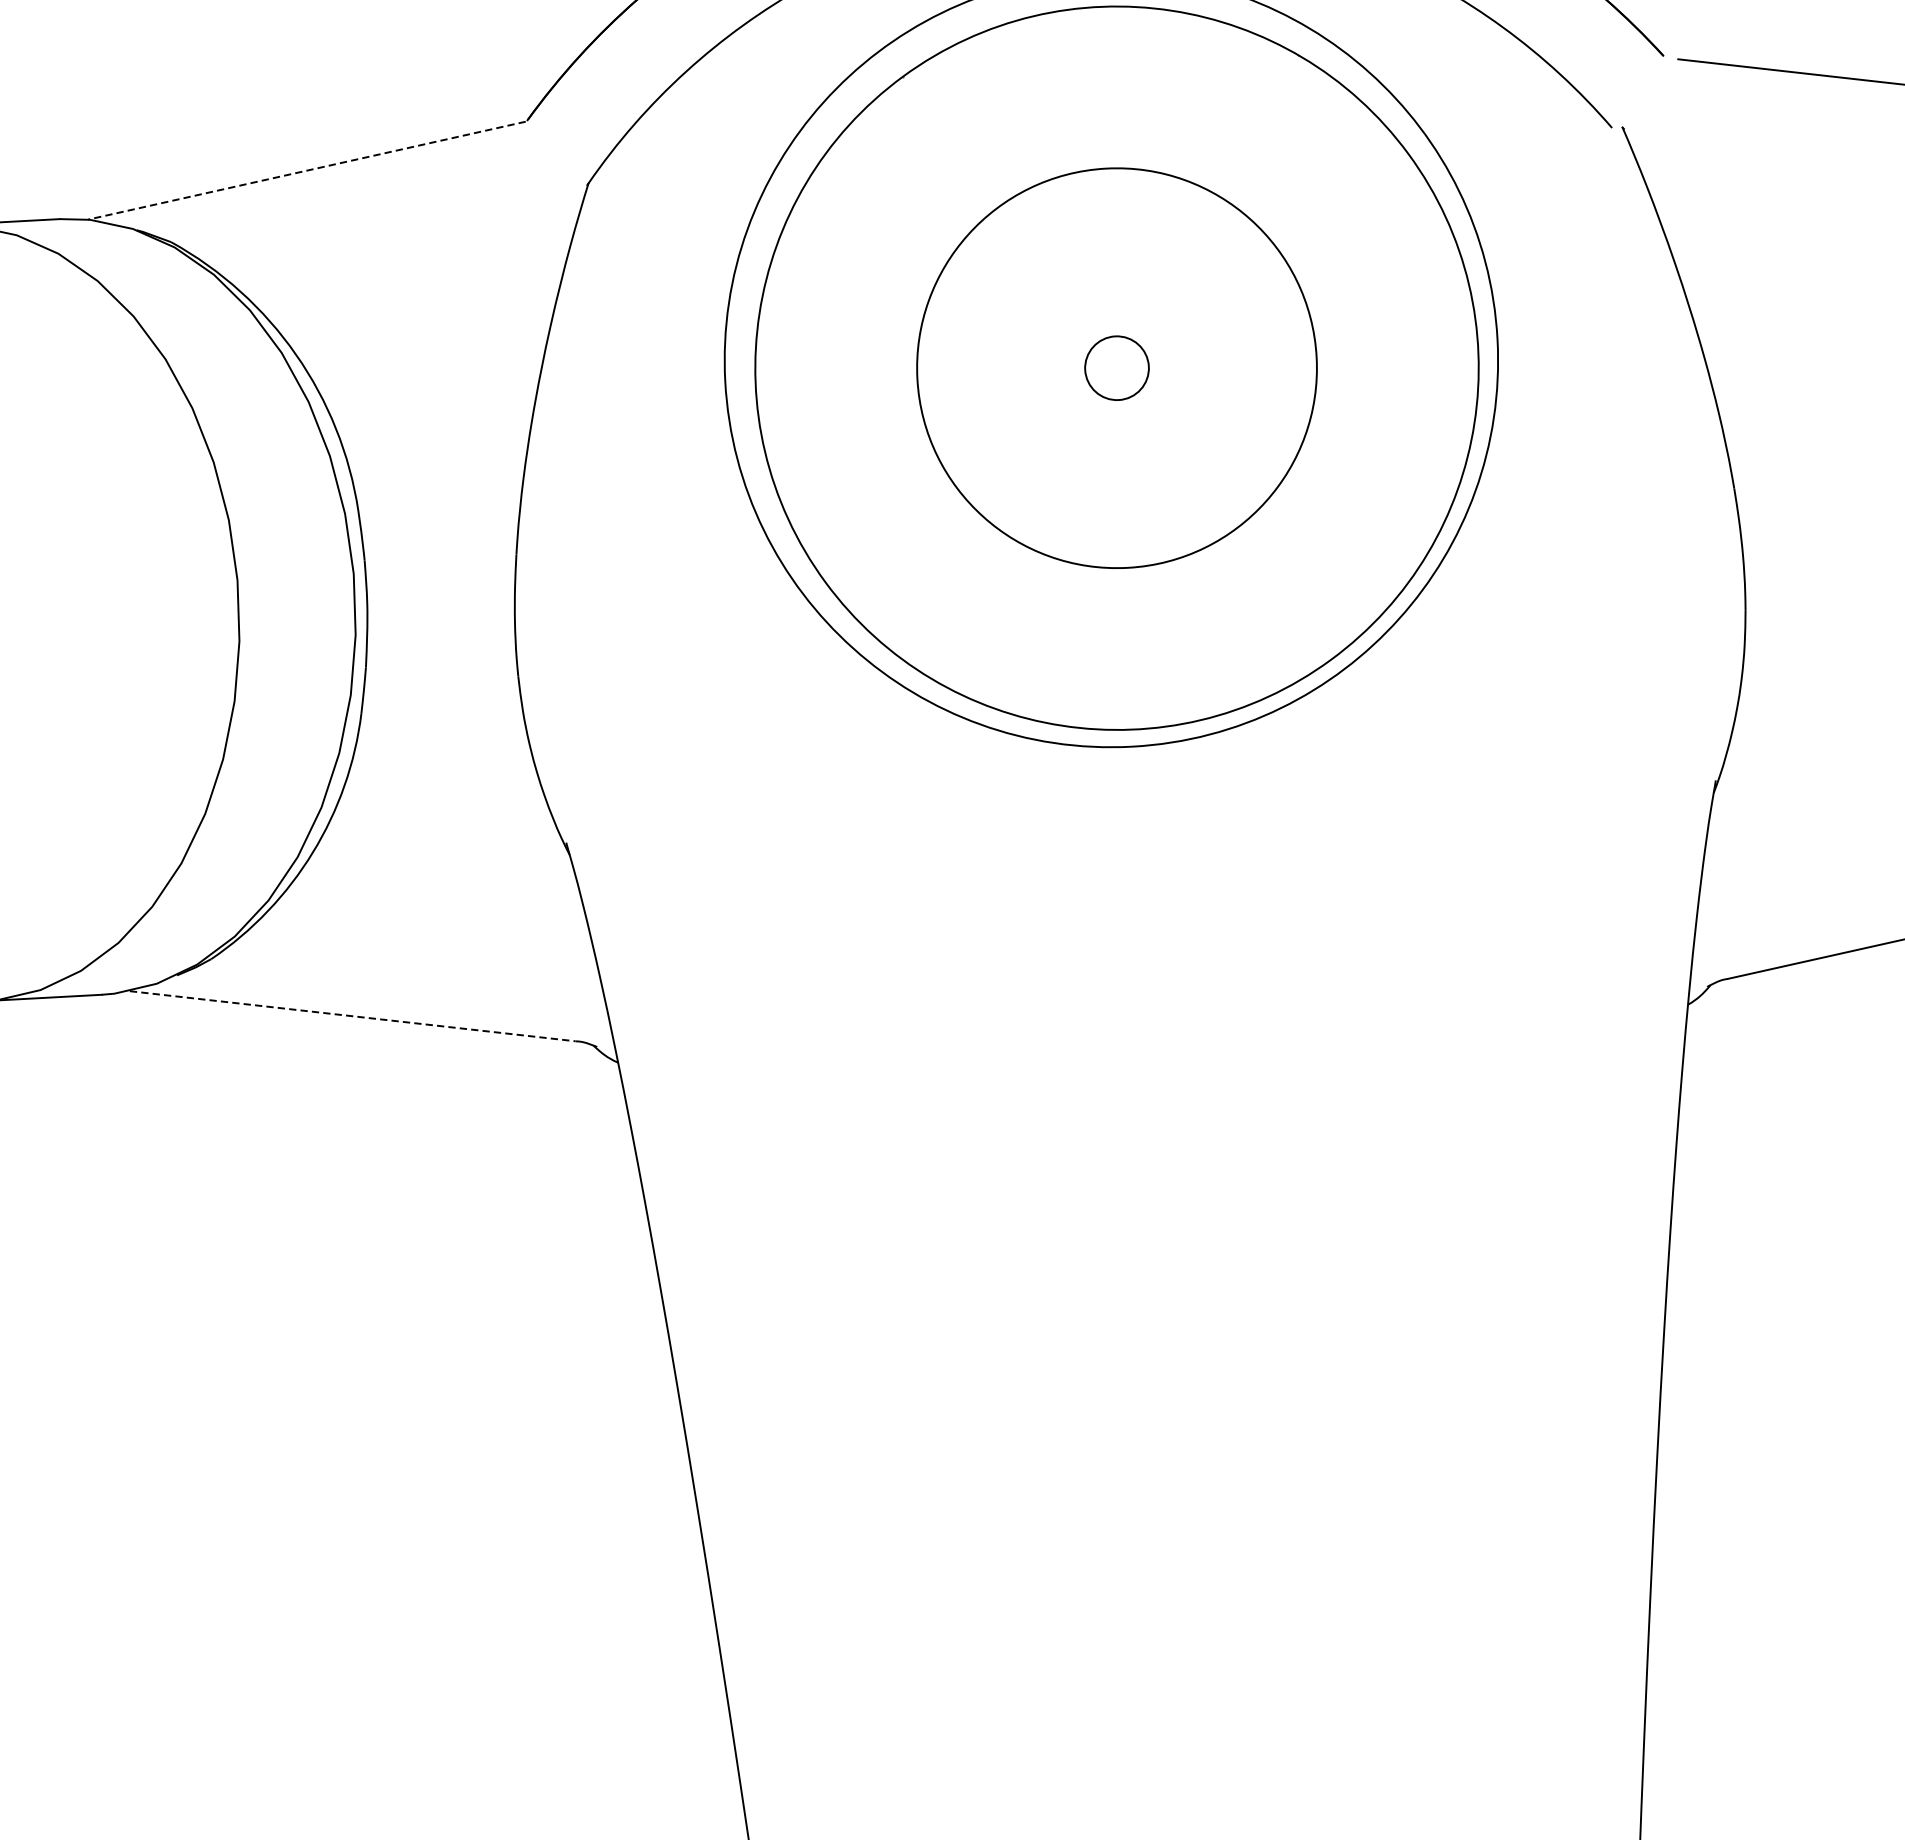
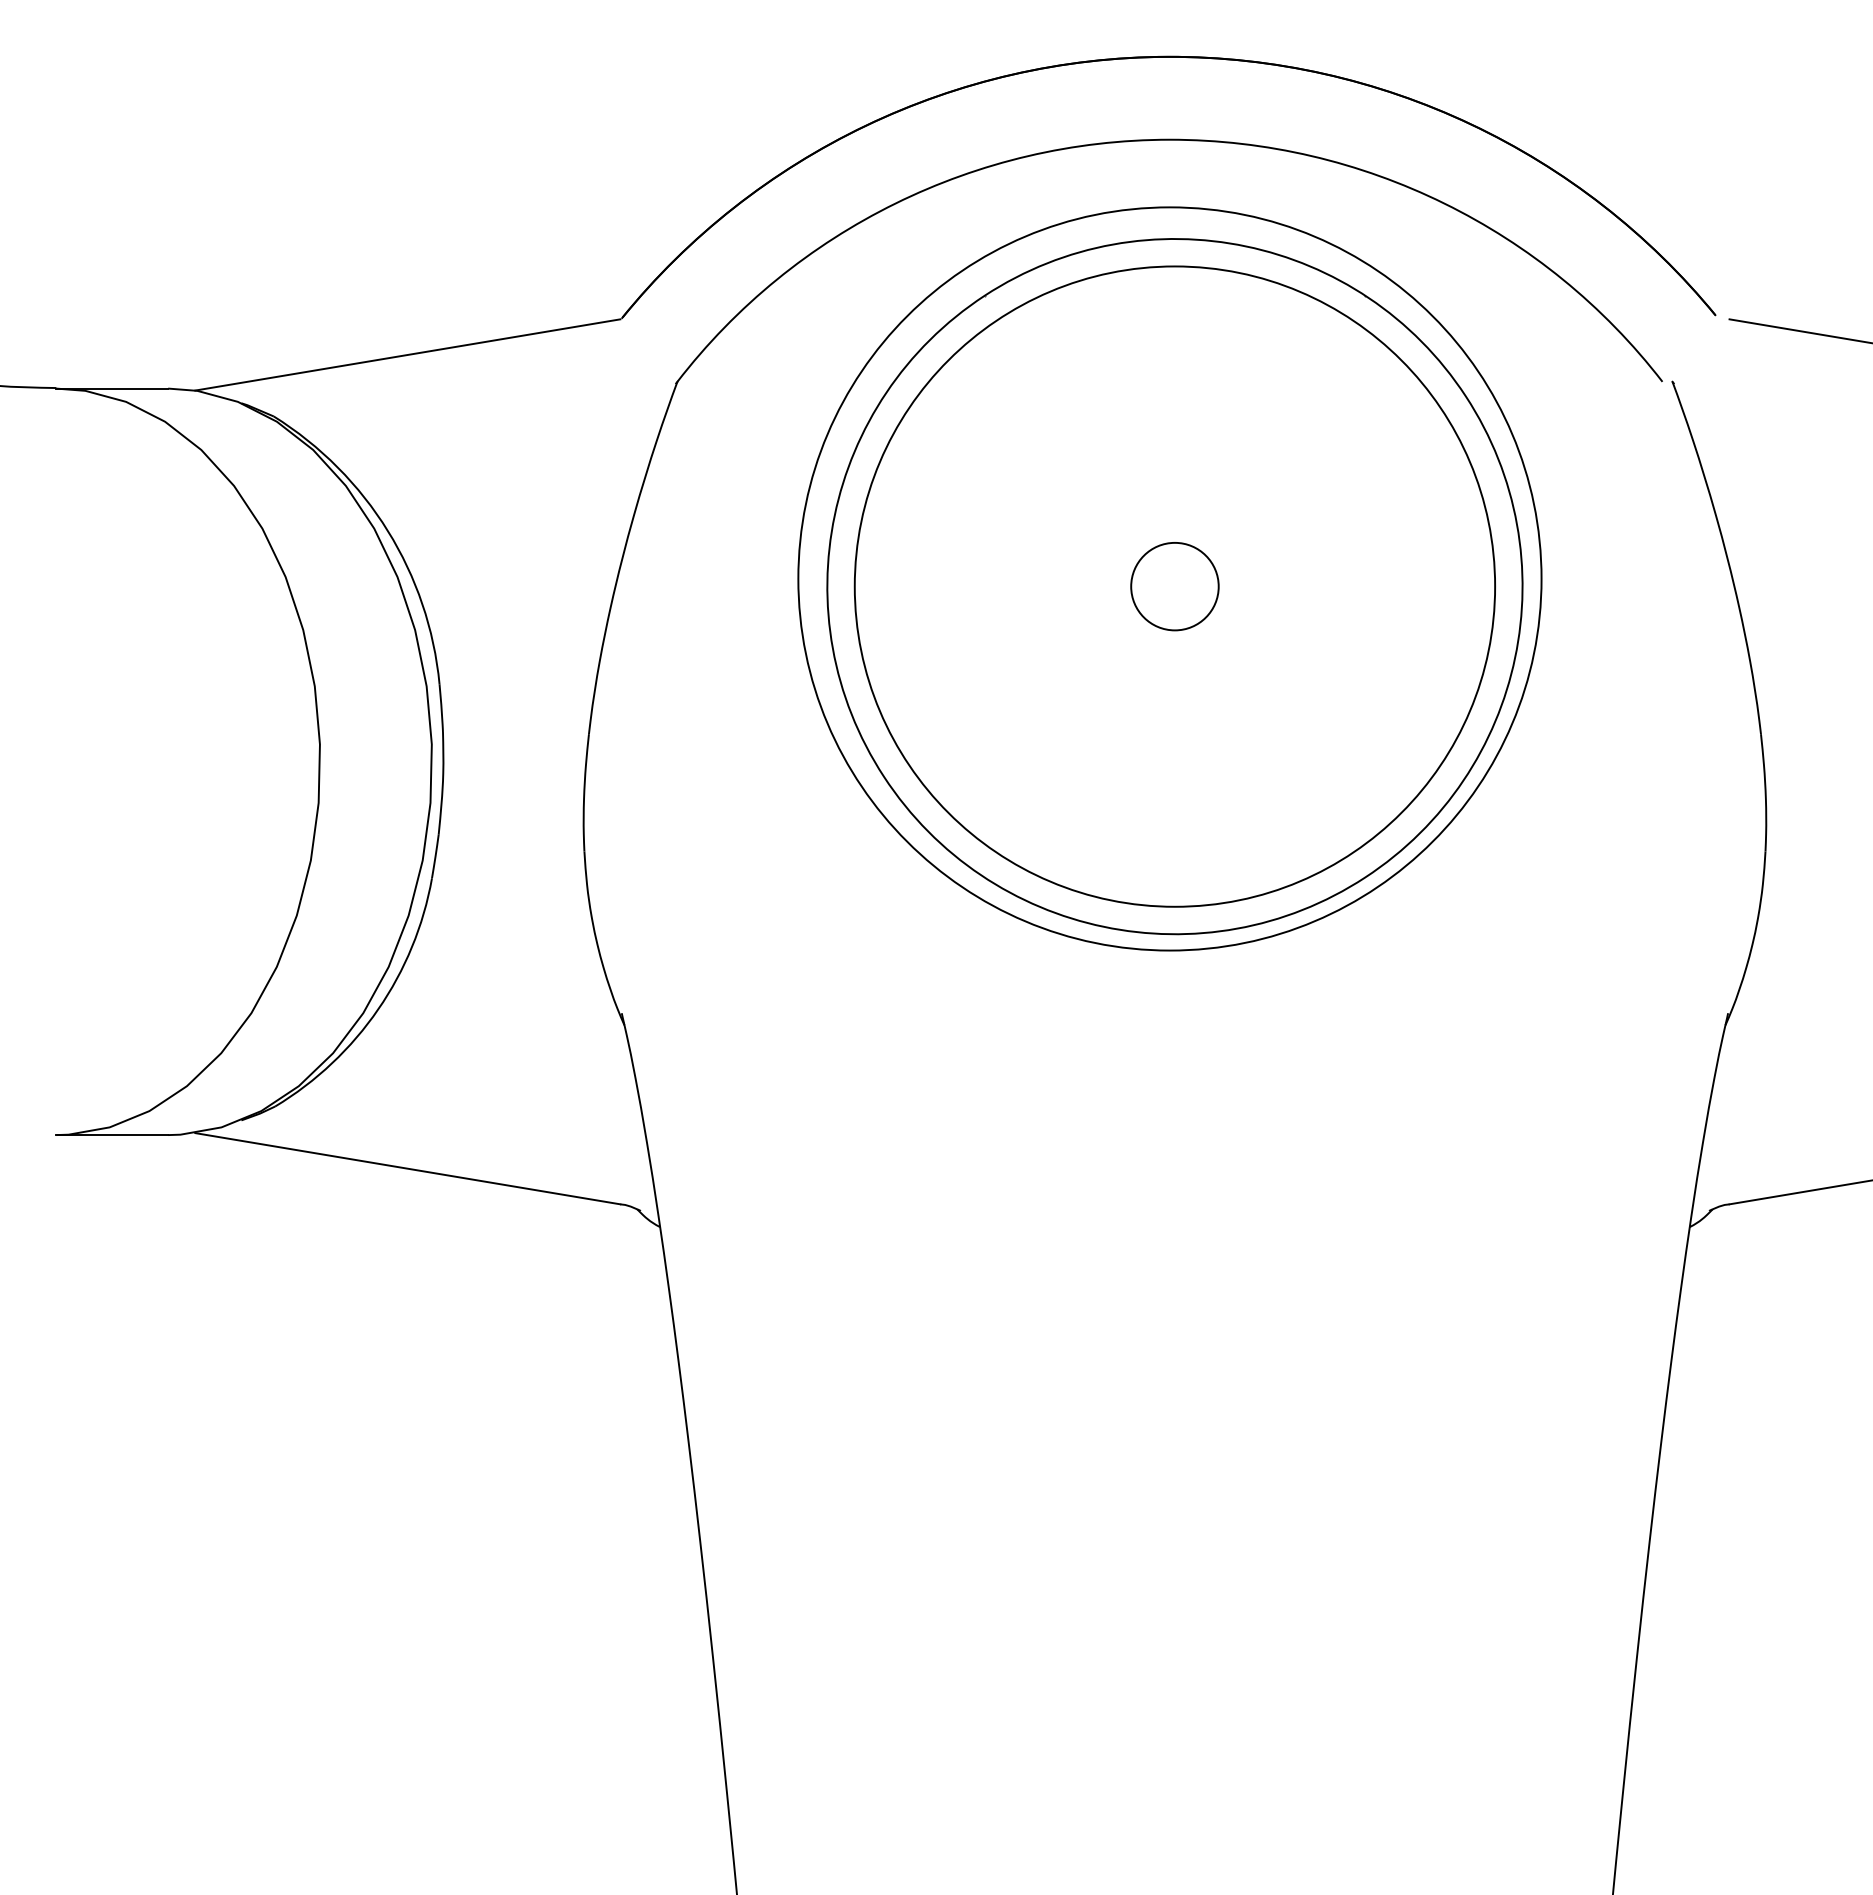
line: (306, 171) -> (407, 355), dashed -> solid
circle: (1116, 368) -> (1174, 586), size x1.43
circle: (1116, 368) -> (1174, 586), size x1.67
line: (353, 1015) -> (408, 1168), dashed -> solid

